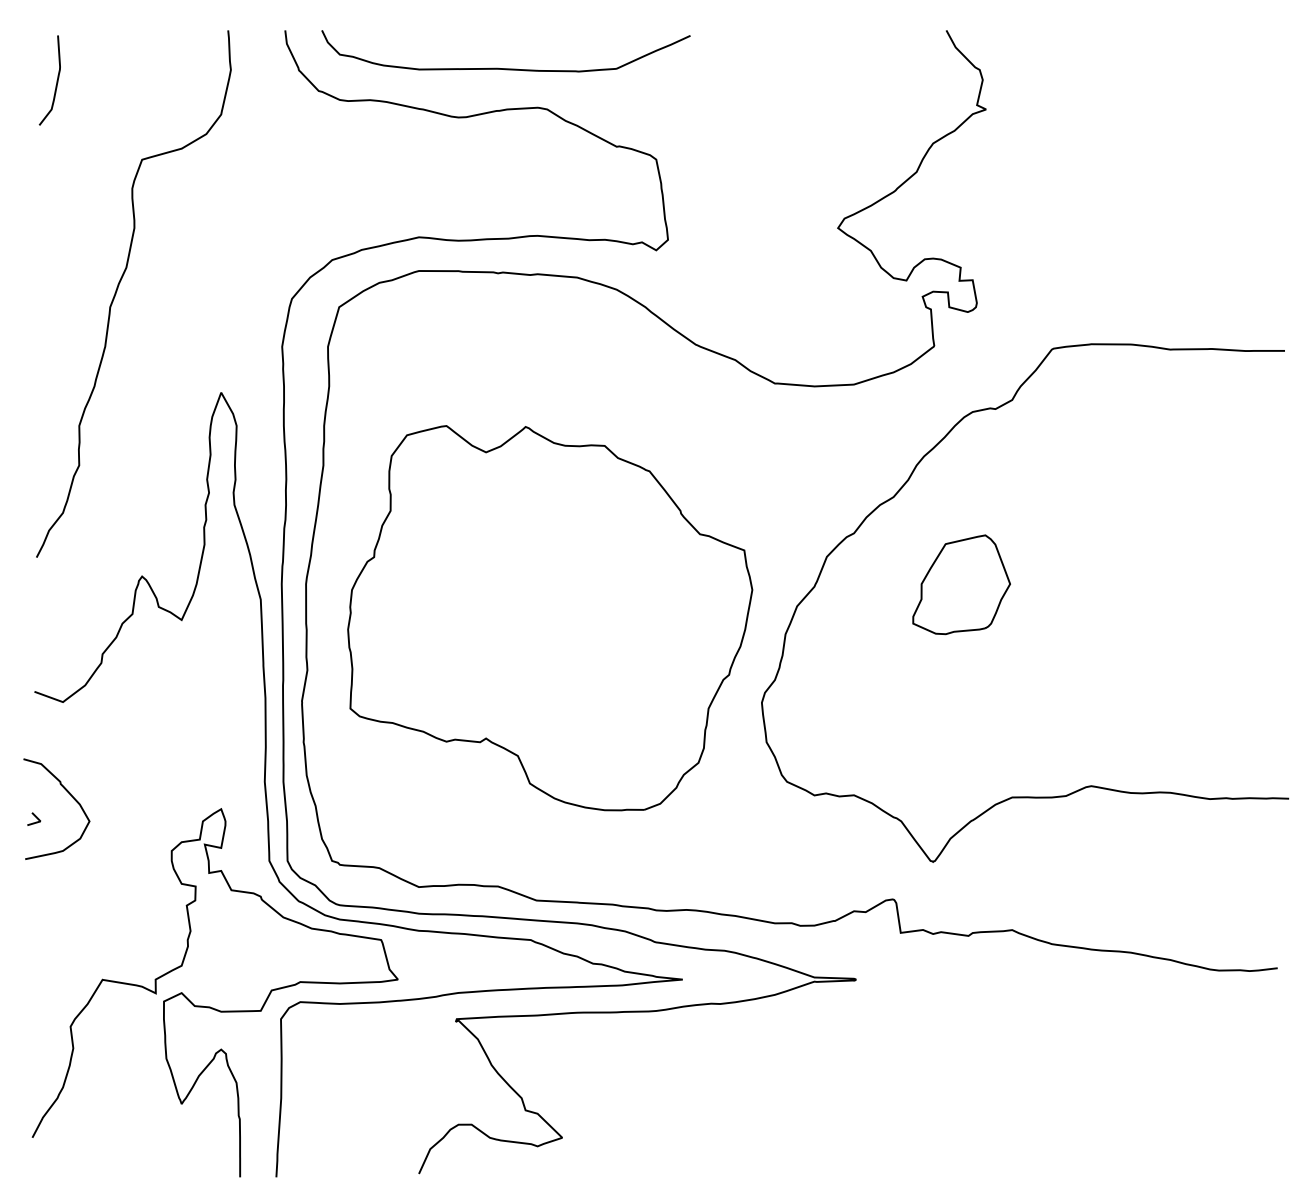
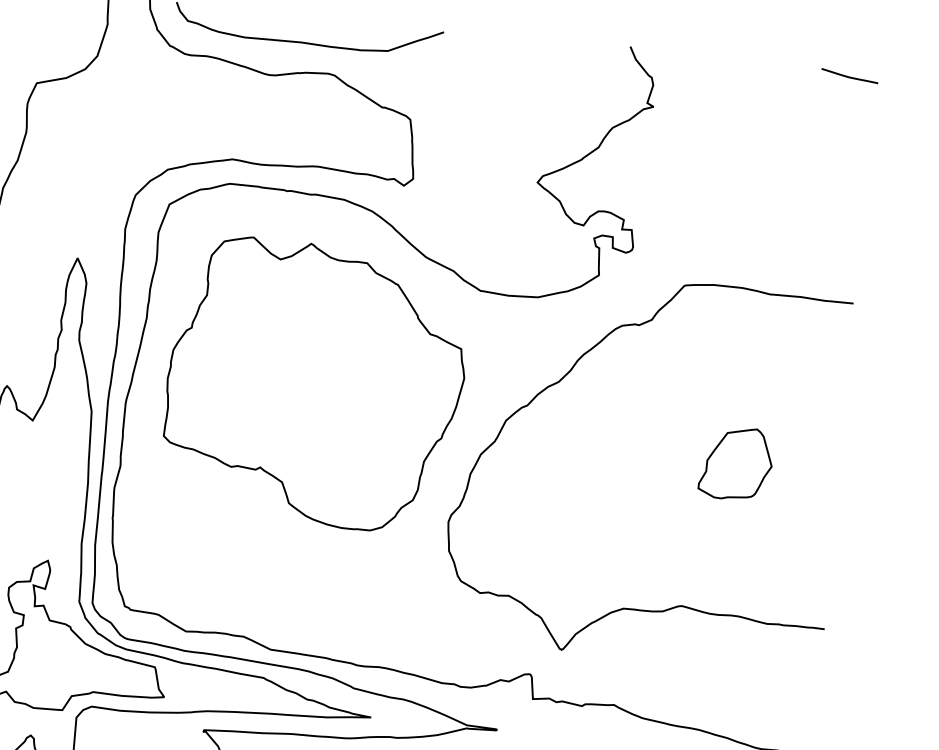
curve: (1249, 42) -> (849, 76), added
part: (961, 584) -> (736, 463), moved
part: (550, 618) -> (315, 384), moved

